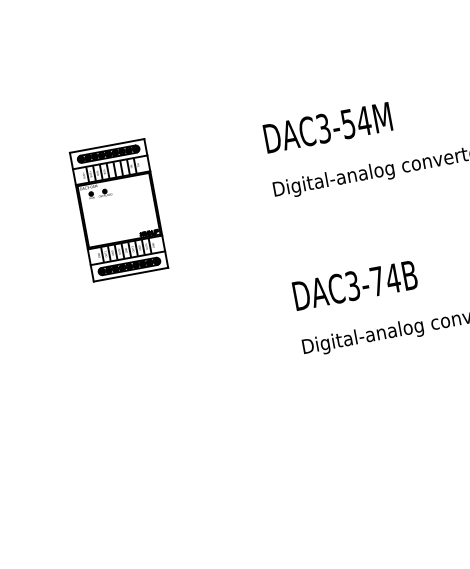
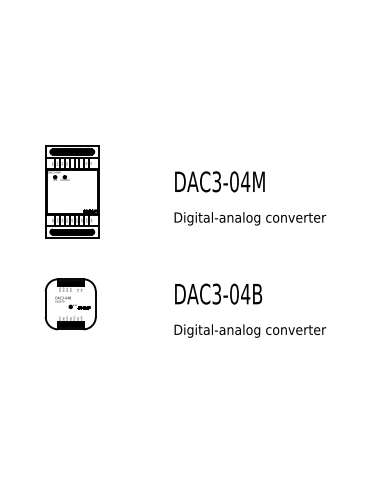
text: (348, 123) -> (234, 181), DAC3-54M -> DAC3-04M
part: (119, 209) -> (72, 191), moved
text: (377, 280) -> (234, 293), DAC3-74B -> DAC3-04B
part: (150, 338) -> (70, 304), added

